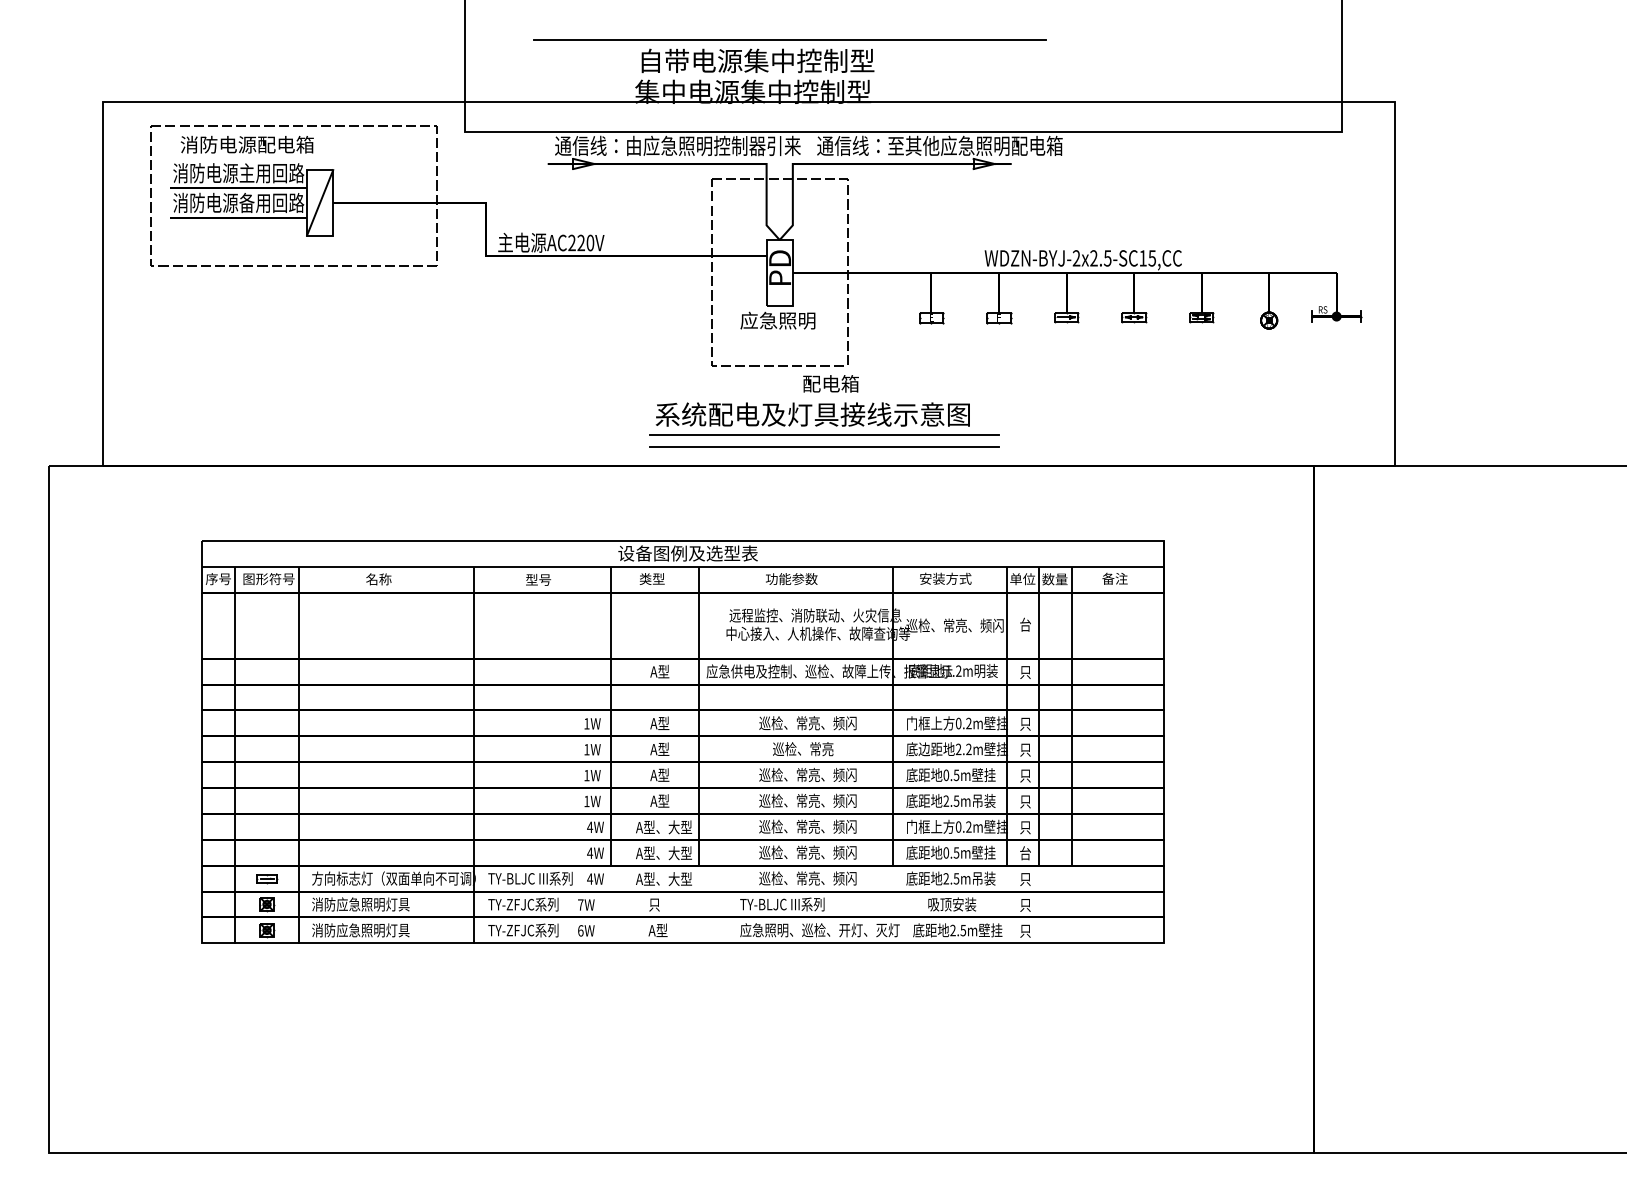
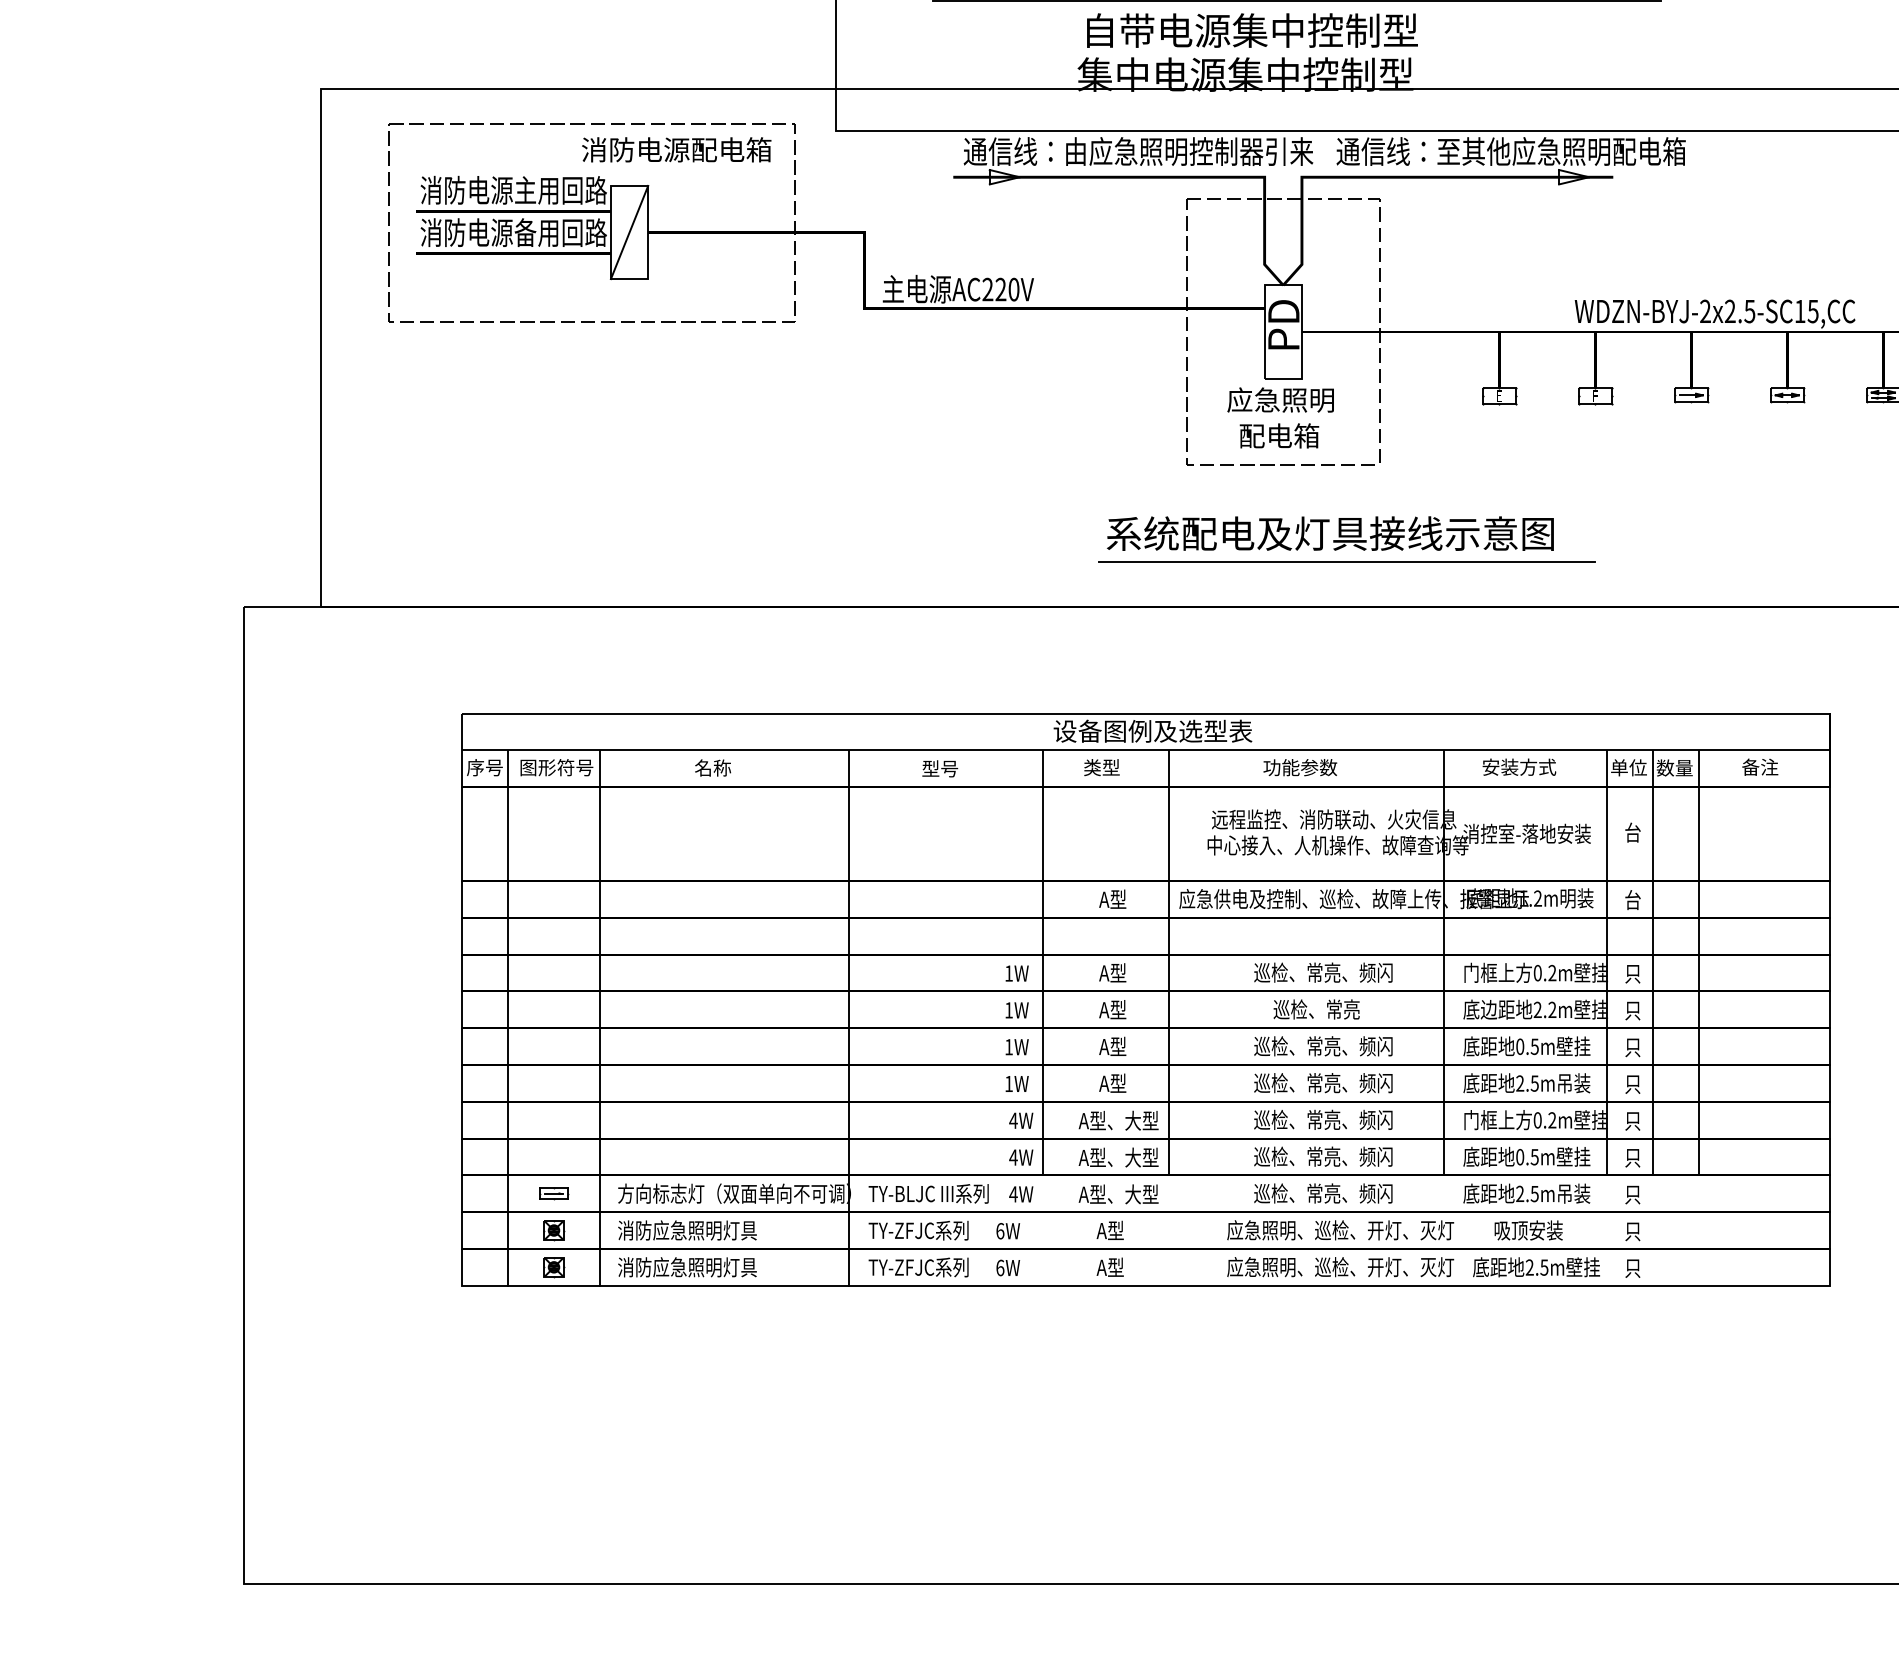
text: (246, 144) -> (675, 149), moved
text: (830, 383) -> (1278, 435), moved
line: (824, 446) -> (1346, 579), removed
text: (954, 625) -> (1531, 833), 巡检、常亮、频闪 -> 消控室-落地安装
text: (1025, 672) -> (1632, 900), 只 -> 台
text: (1025, 853) -> (1632, 1157), 台 -> 只
text: (580, 904) -> (999, 1230), 7W -> 6W
text: (657, 904) -> (1109, 1230), 只 -> A型
text: (819, 904) -> (1339, 1230), TY-BLJC III系列 -> 应急照明、巡检、开灯、灭灯

